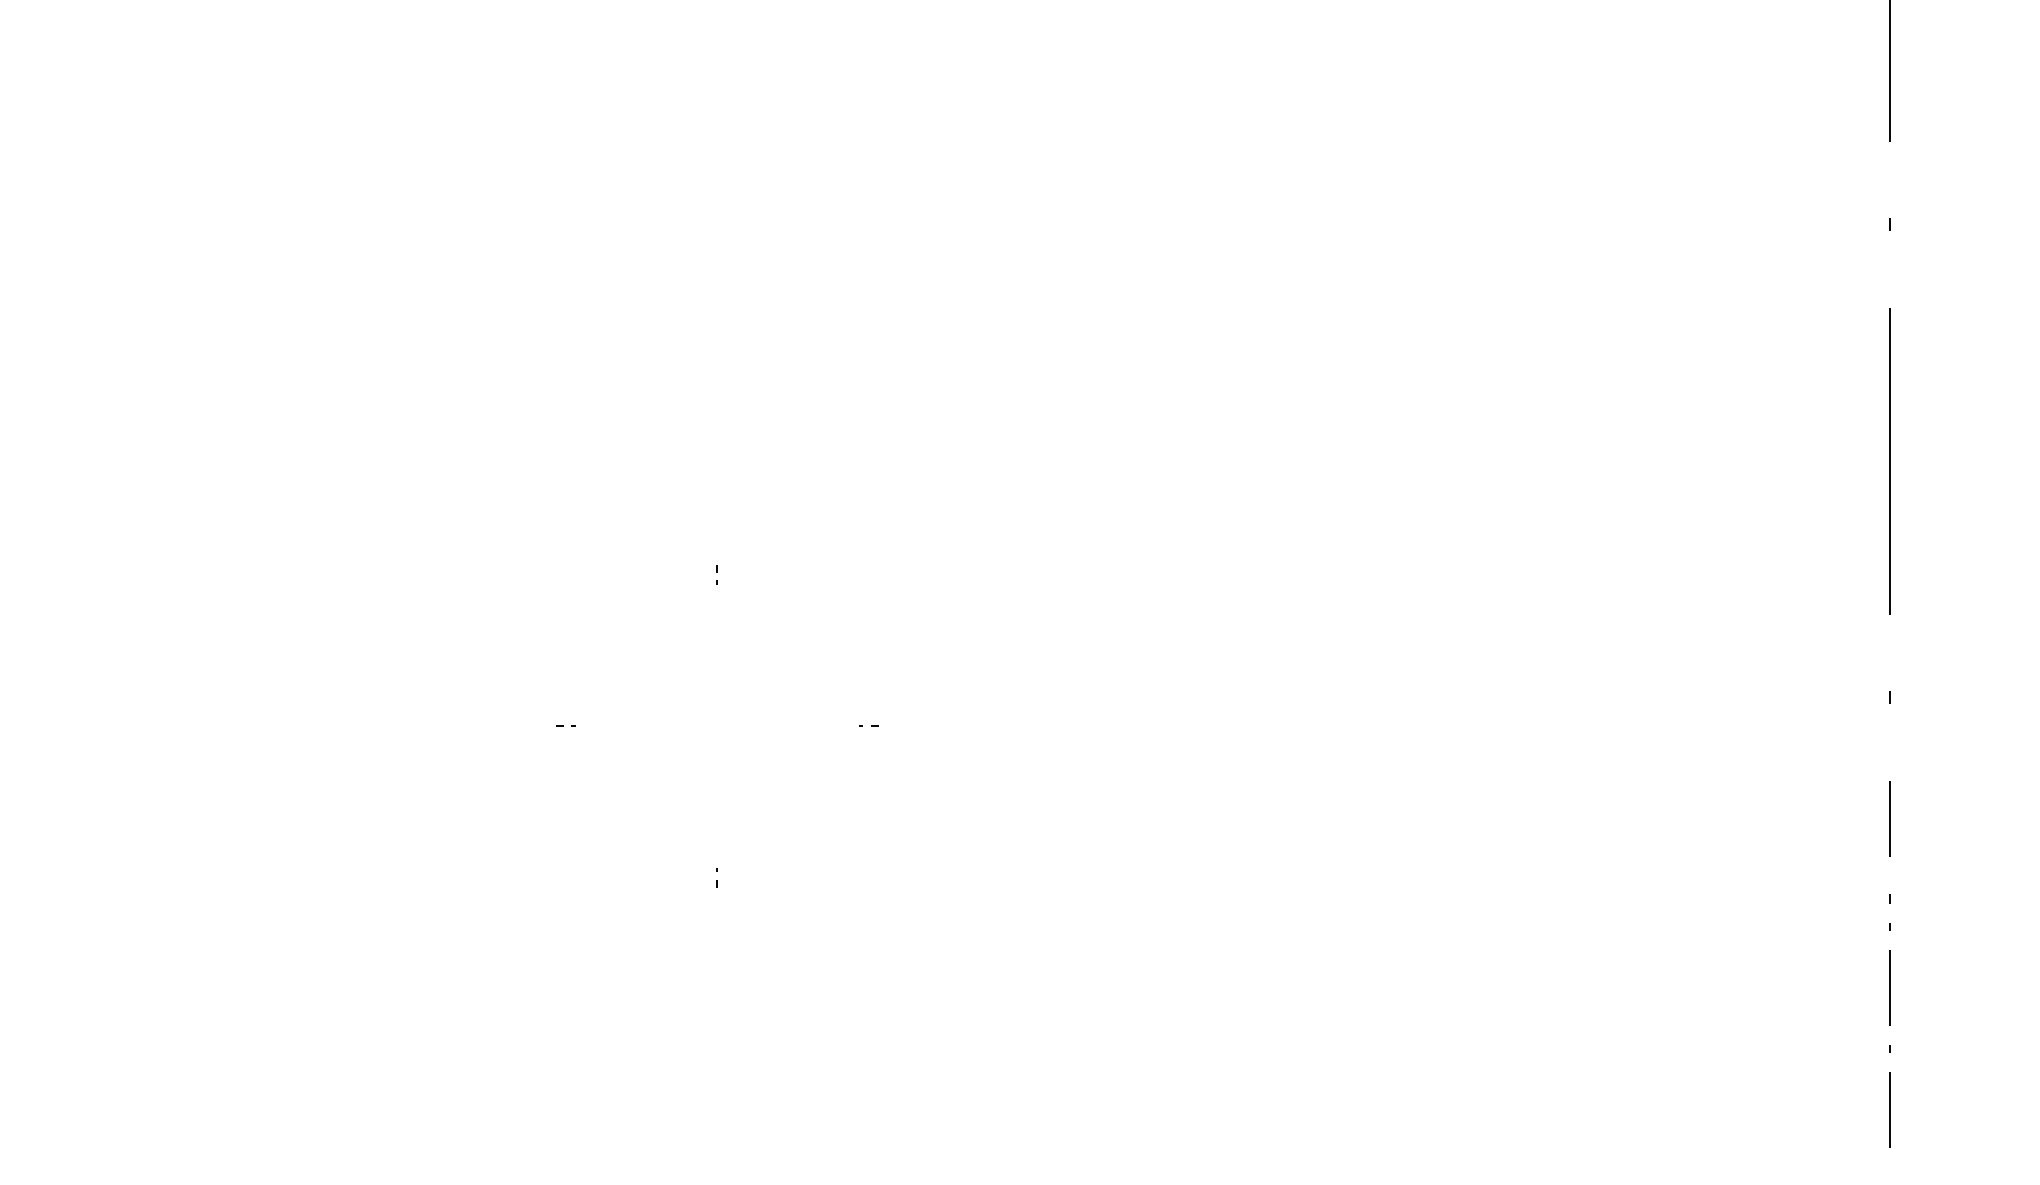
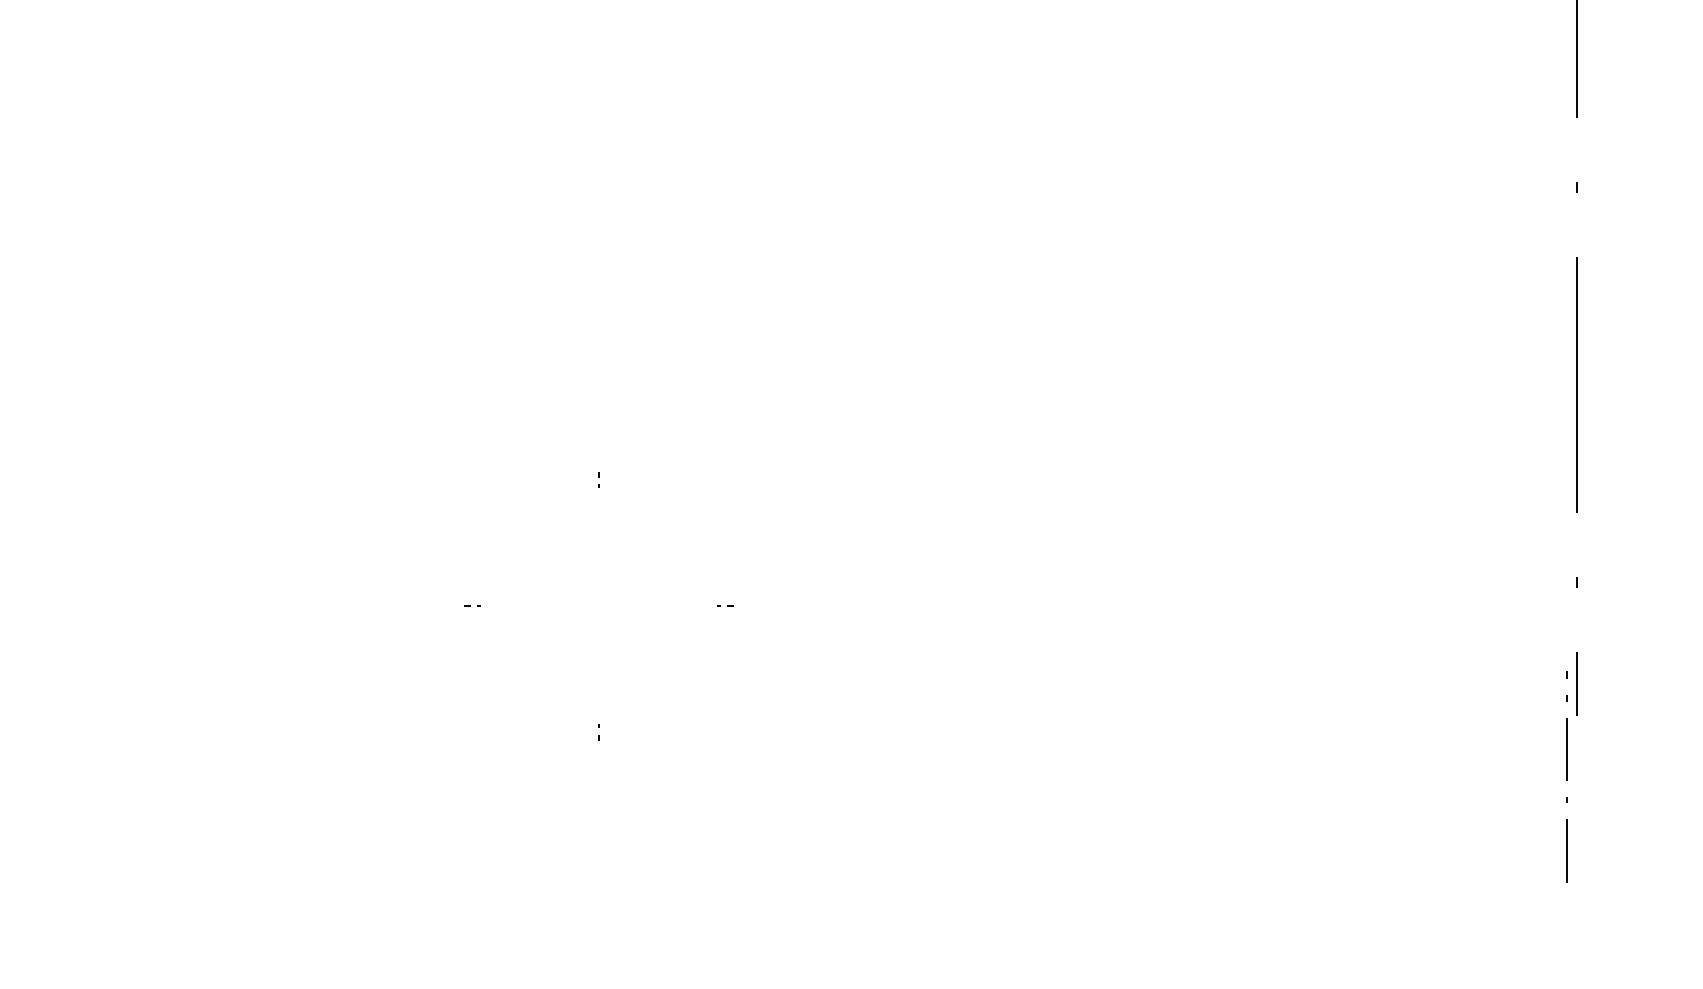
line: (1889, 1020) -> (1567, 776), moved

